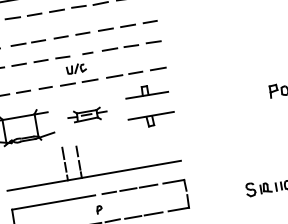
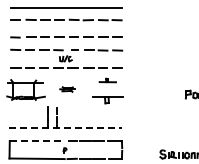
part: (146, 90) -> (107, 80), size x0.6
part: (87, 115) -> (67, 89), size x0.6
line: (94, 175) -> (65, 128), solid -> dashed
line: (54, 201) -> (37, 140), solid -> dashed

